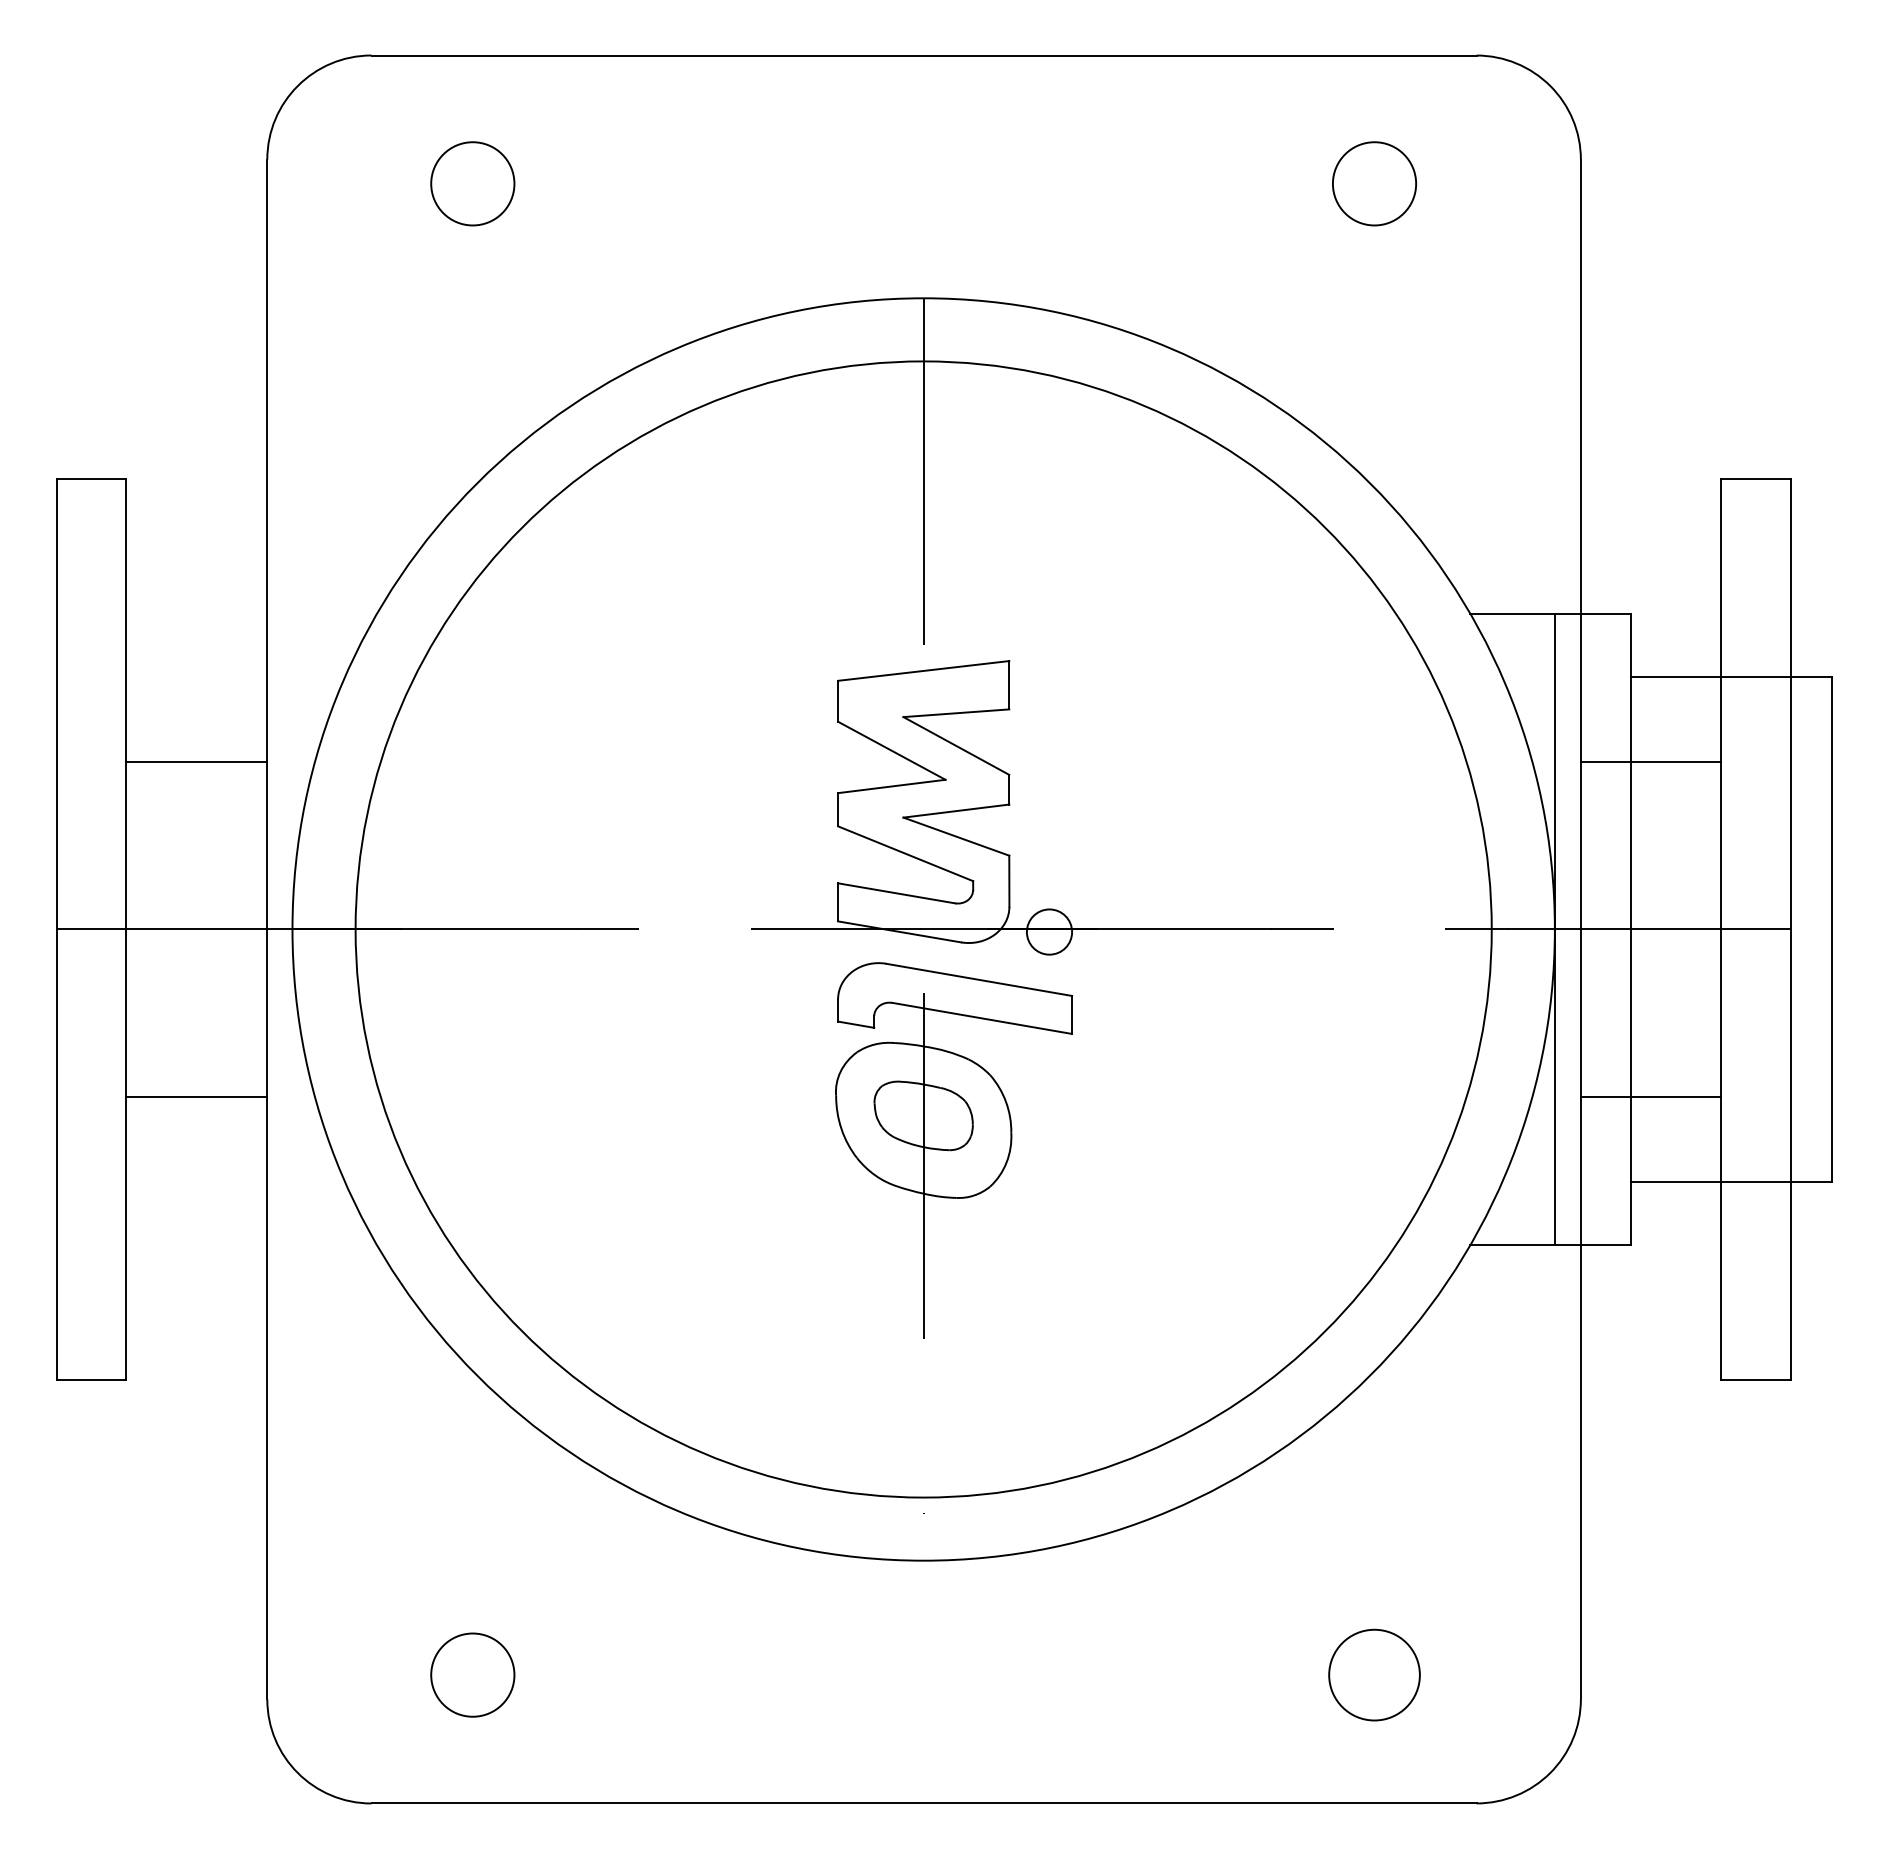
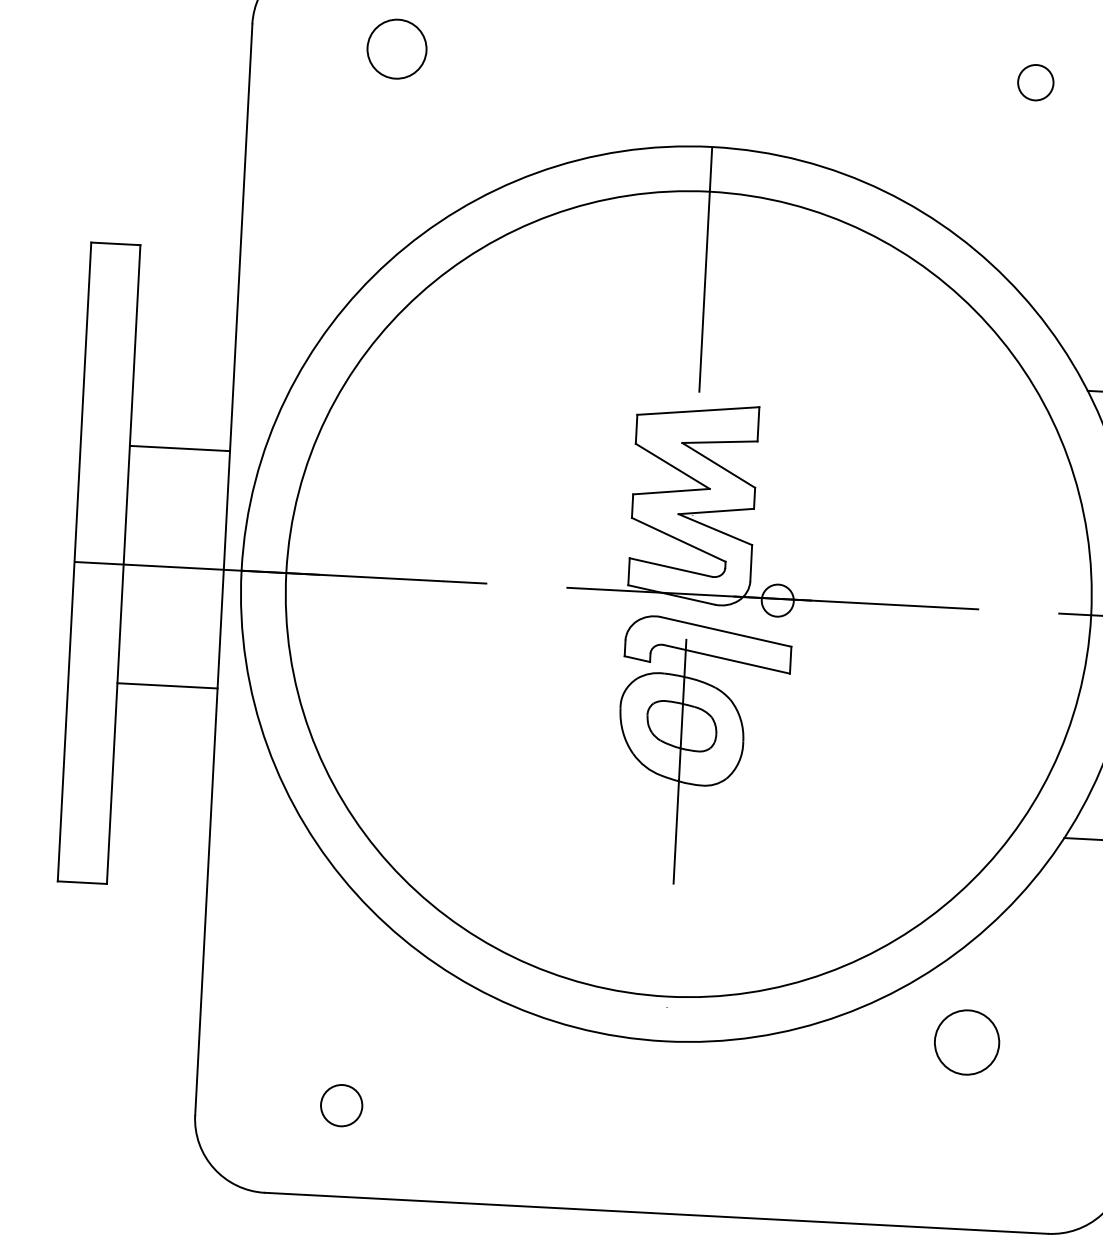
circle: (1374, 183) -> (1035, 82), size x0.6
circle: (472, 1674) -> (341, 1105), size x0.7
circle: (1374, 1674) -> (967, 1042), moved

